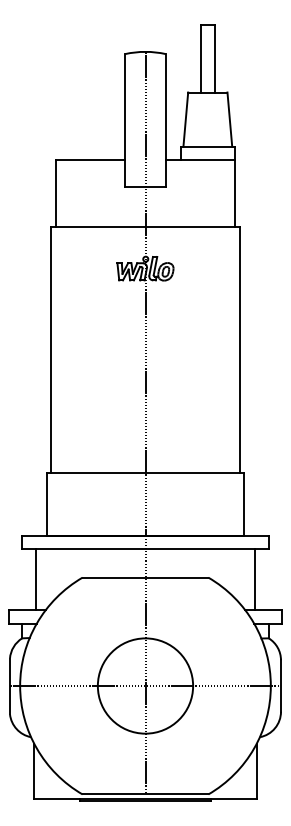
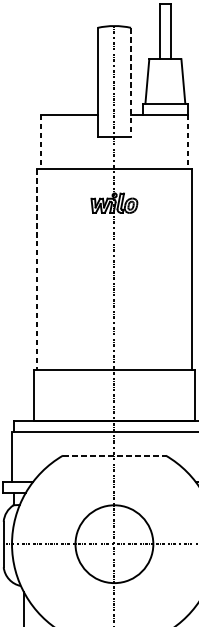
line: (165, 120) -> (130, 82), solid -> dashed
line: (56, 193) -> (41, 141), solid -> dashed
line: (234, 193) -> (187, 141), solid -> dashed
line: (50, 350) -> (36, 270), solid -> dashed
line: (145, 577) -> (114, 455), solid -> dashed
line: (35, 579) -> (11, 457), moved

